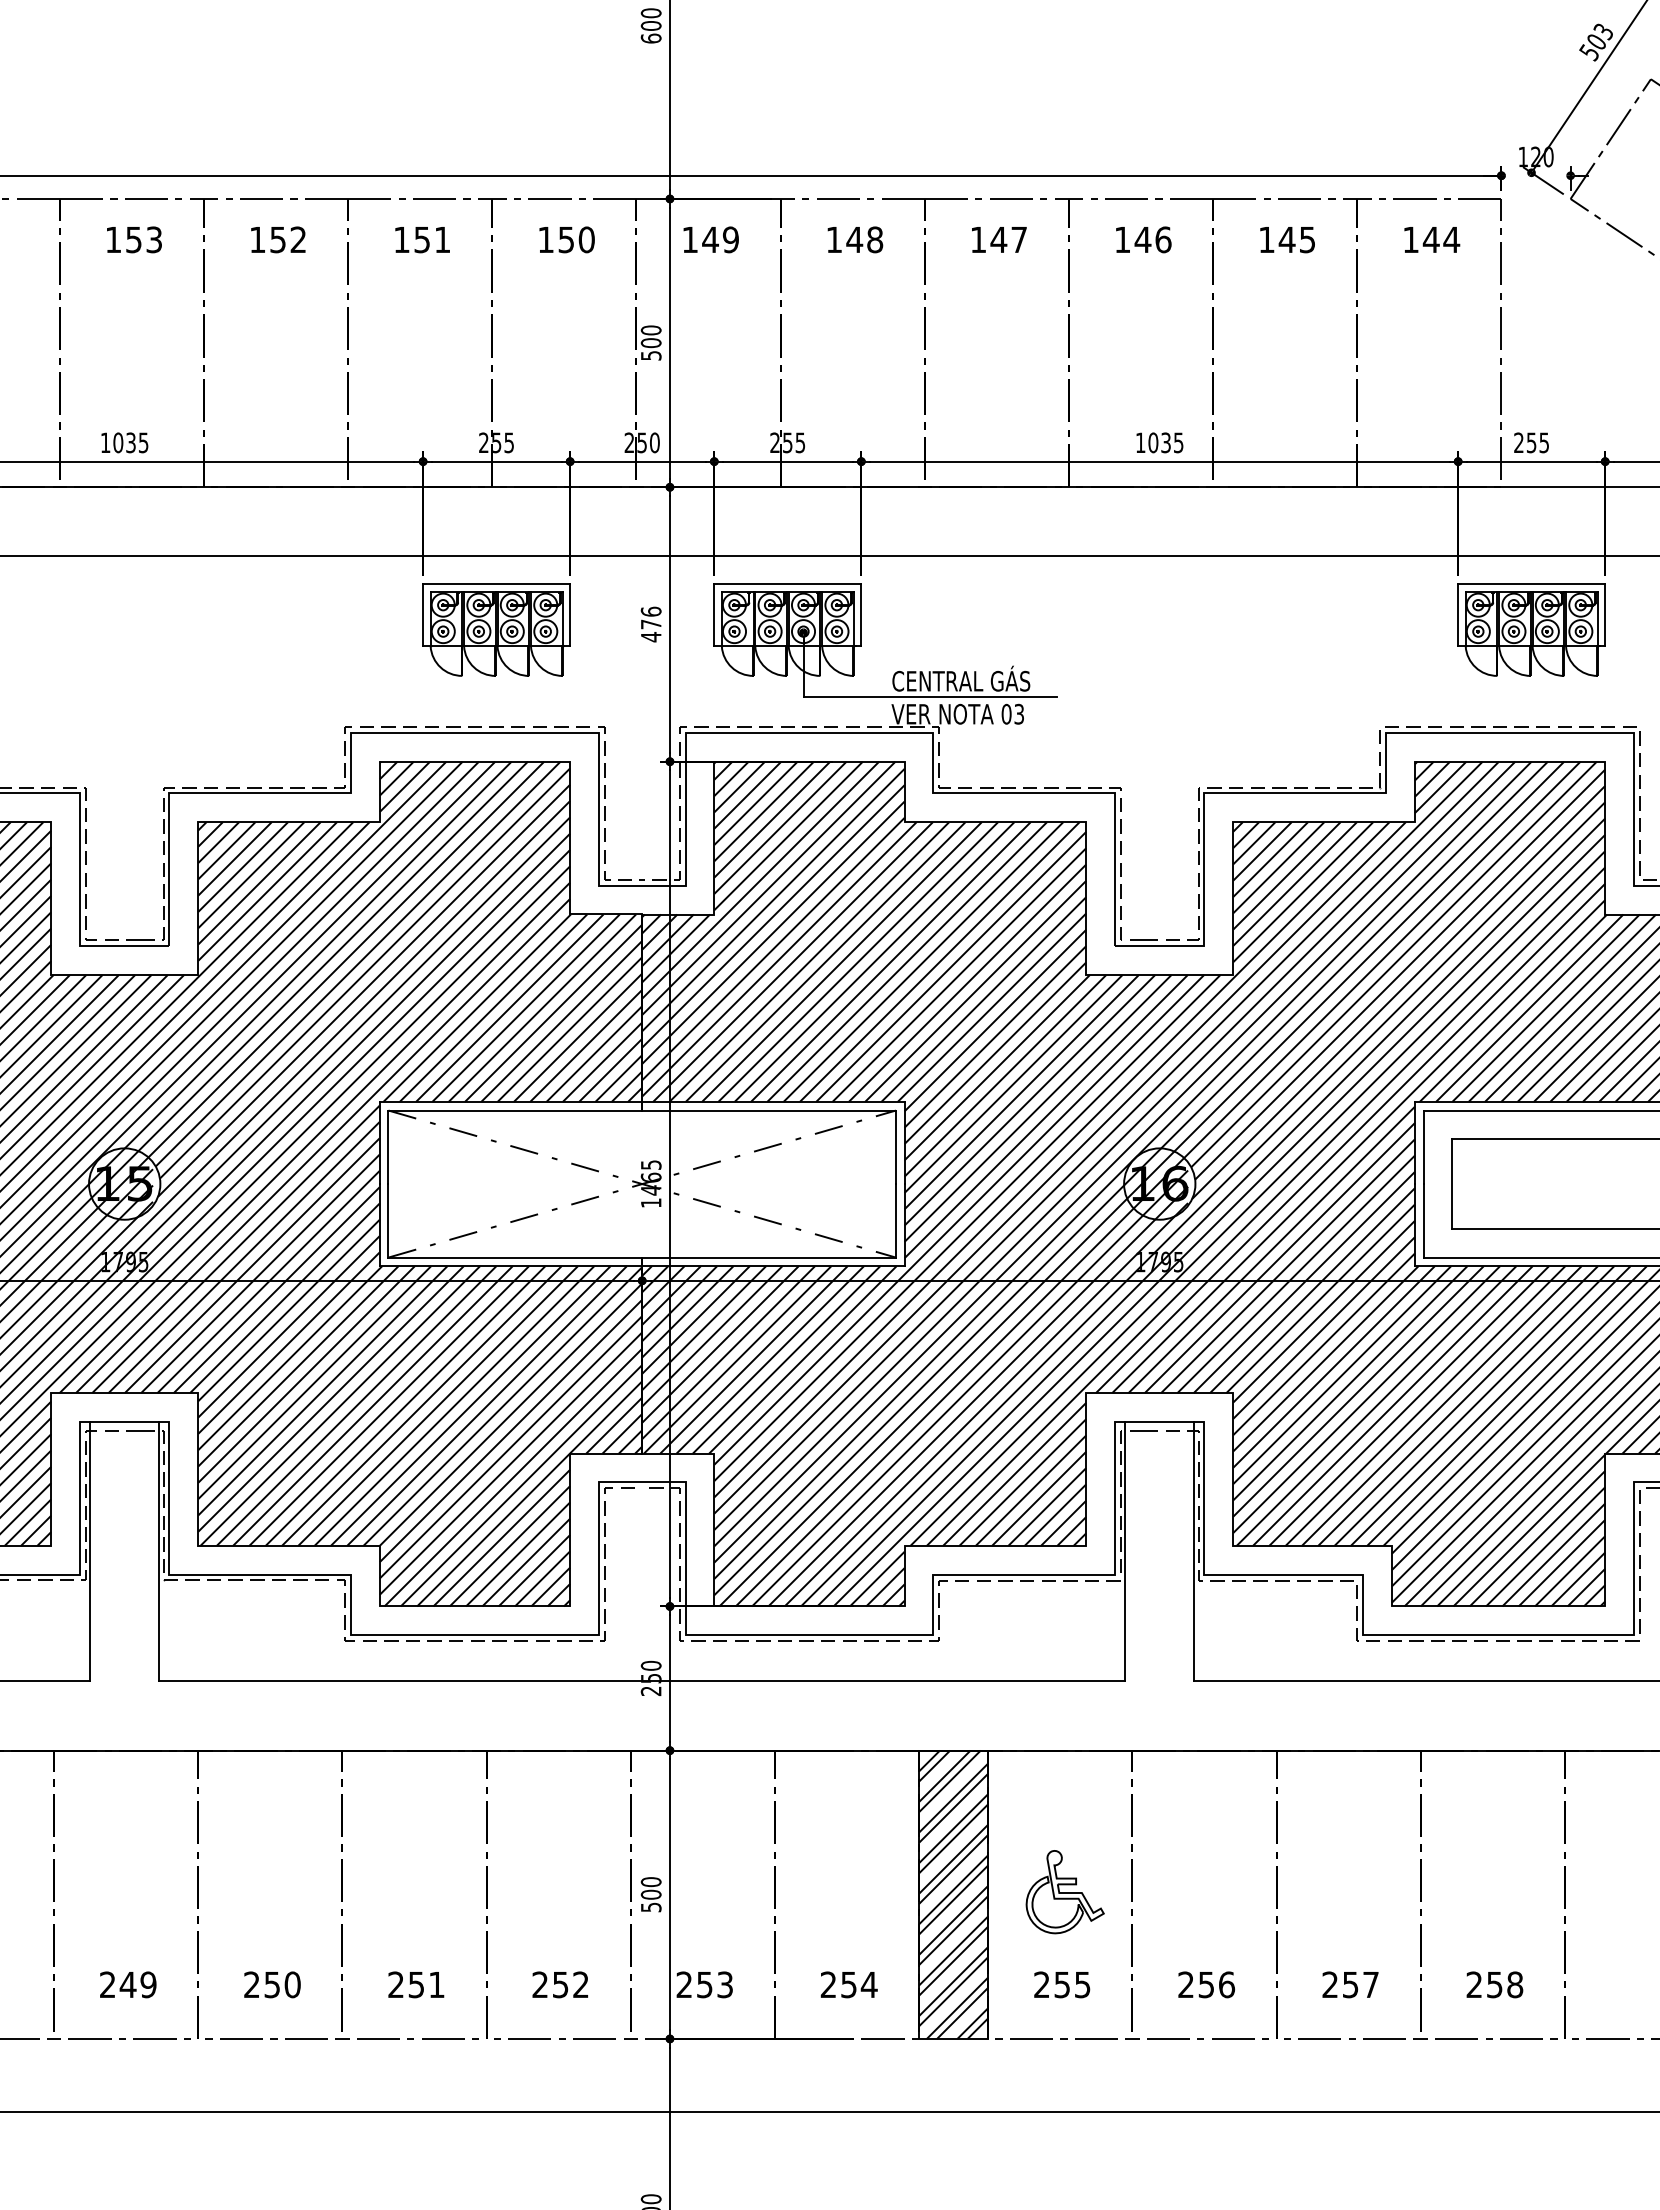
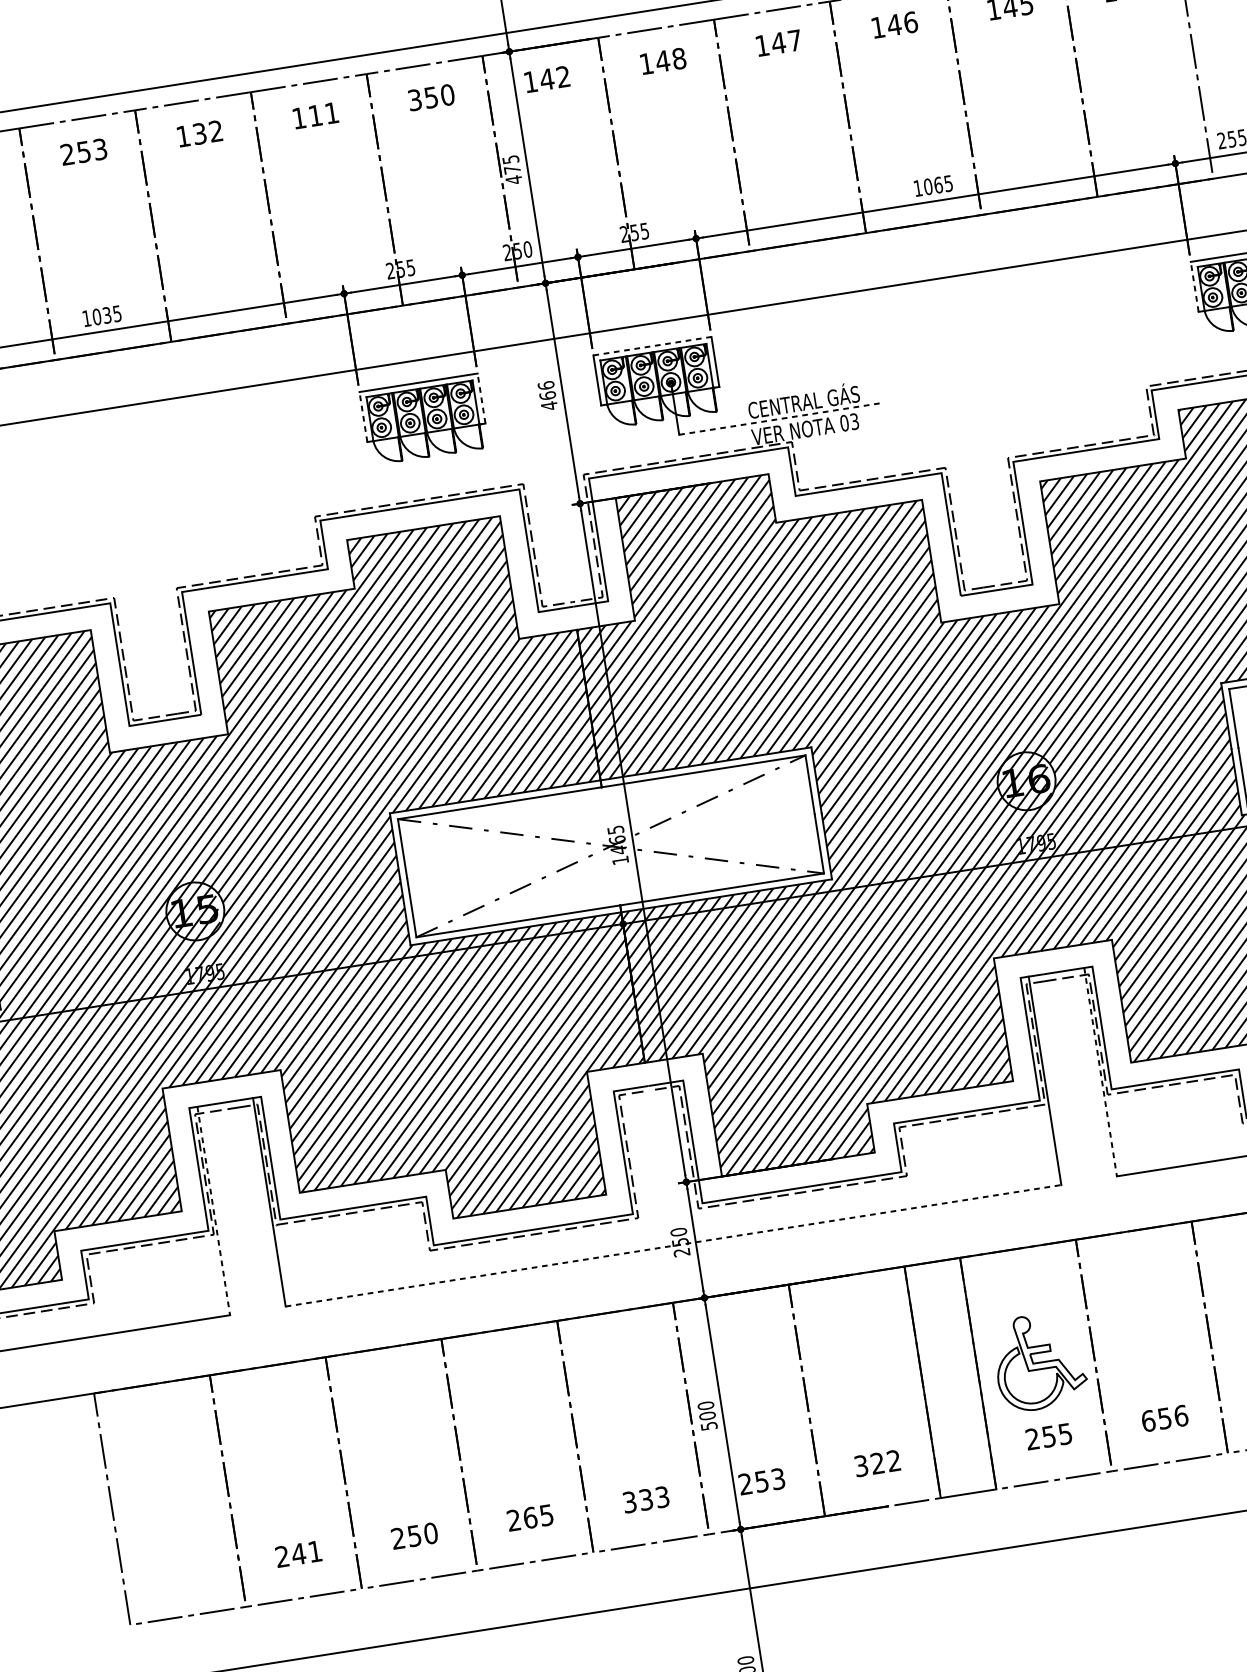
text: (112, 239) -> (66, 154), 153 -> 253
text: (278, 239) -> (200, 133), 152 -> 132
text: (545, 239) -> (414, 99), 150 -> 350
text: (730, 239) -> (563, 76), 149 -> 142
text: (421, 240) -> (315, 116), 151 -> 111
text: (650, 343) -> (511, 170), 500 -> 475
text: (1166, 442) -> (938, 184), 1035 -> 1065
line: (787, 584) -> (652, 346), solid -> dashed
line: (423, 614) -> (363, 416), solid -> dashed
line: (570, 614) -> (481, 397), solid -> dashed
line: (1458, 614) -> (1194, 286), solid -> dashed
text: (650, 624) -> (547, 395), 476 -> 466
line: (930, 696) -> (781, 418), solid -> dashed
line: (90, 1551) -> (214, 1210), solid -> dashed
line: (1194, 1551) -> (1100, 1071), solid -> dashed
line: (642, 1681) -> (673, 1245), solid -> dashed
part: (1064, 1892) -> (1039, 1362), size x1.4
hatch: (953, 1894) -> (950, 1377), removed
text: (148, 1984) -> (315, 1551), 249 -> 241
text: (426, 1984) -> (538, 1516), 251 -> 265
text: (560, 1984) -> (645, 1499), 252 -> 333
text: (848, 1984) -> (877, 1463), 254 -> 322
text: (1186, 1984) -> (1148, 1420), 256 -> 656

